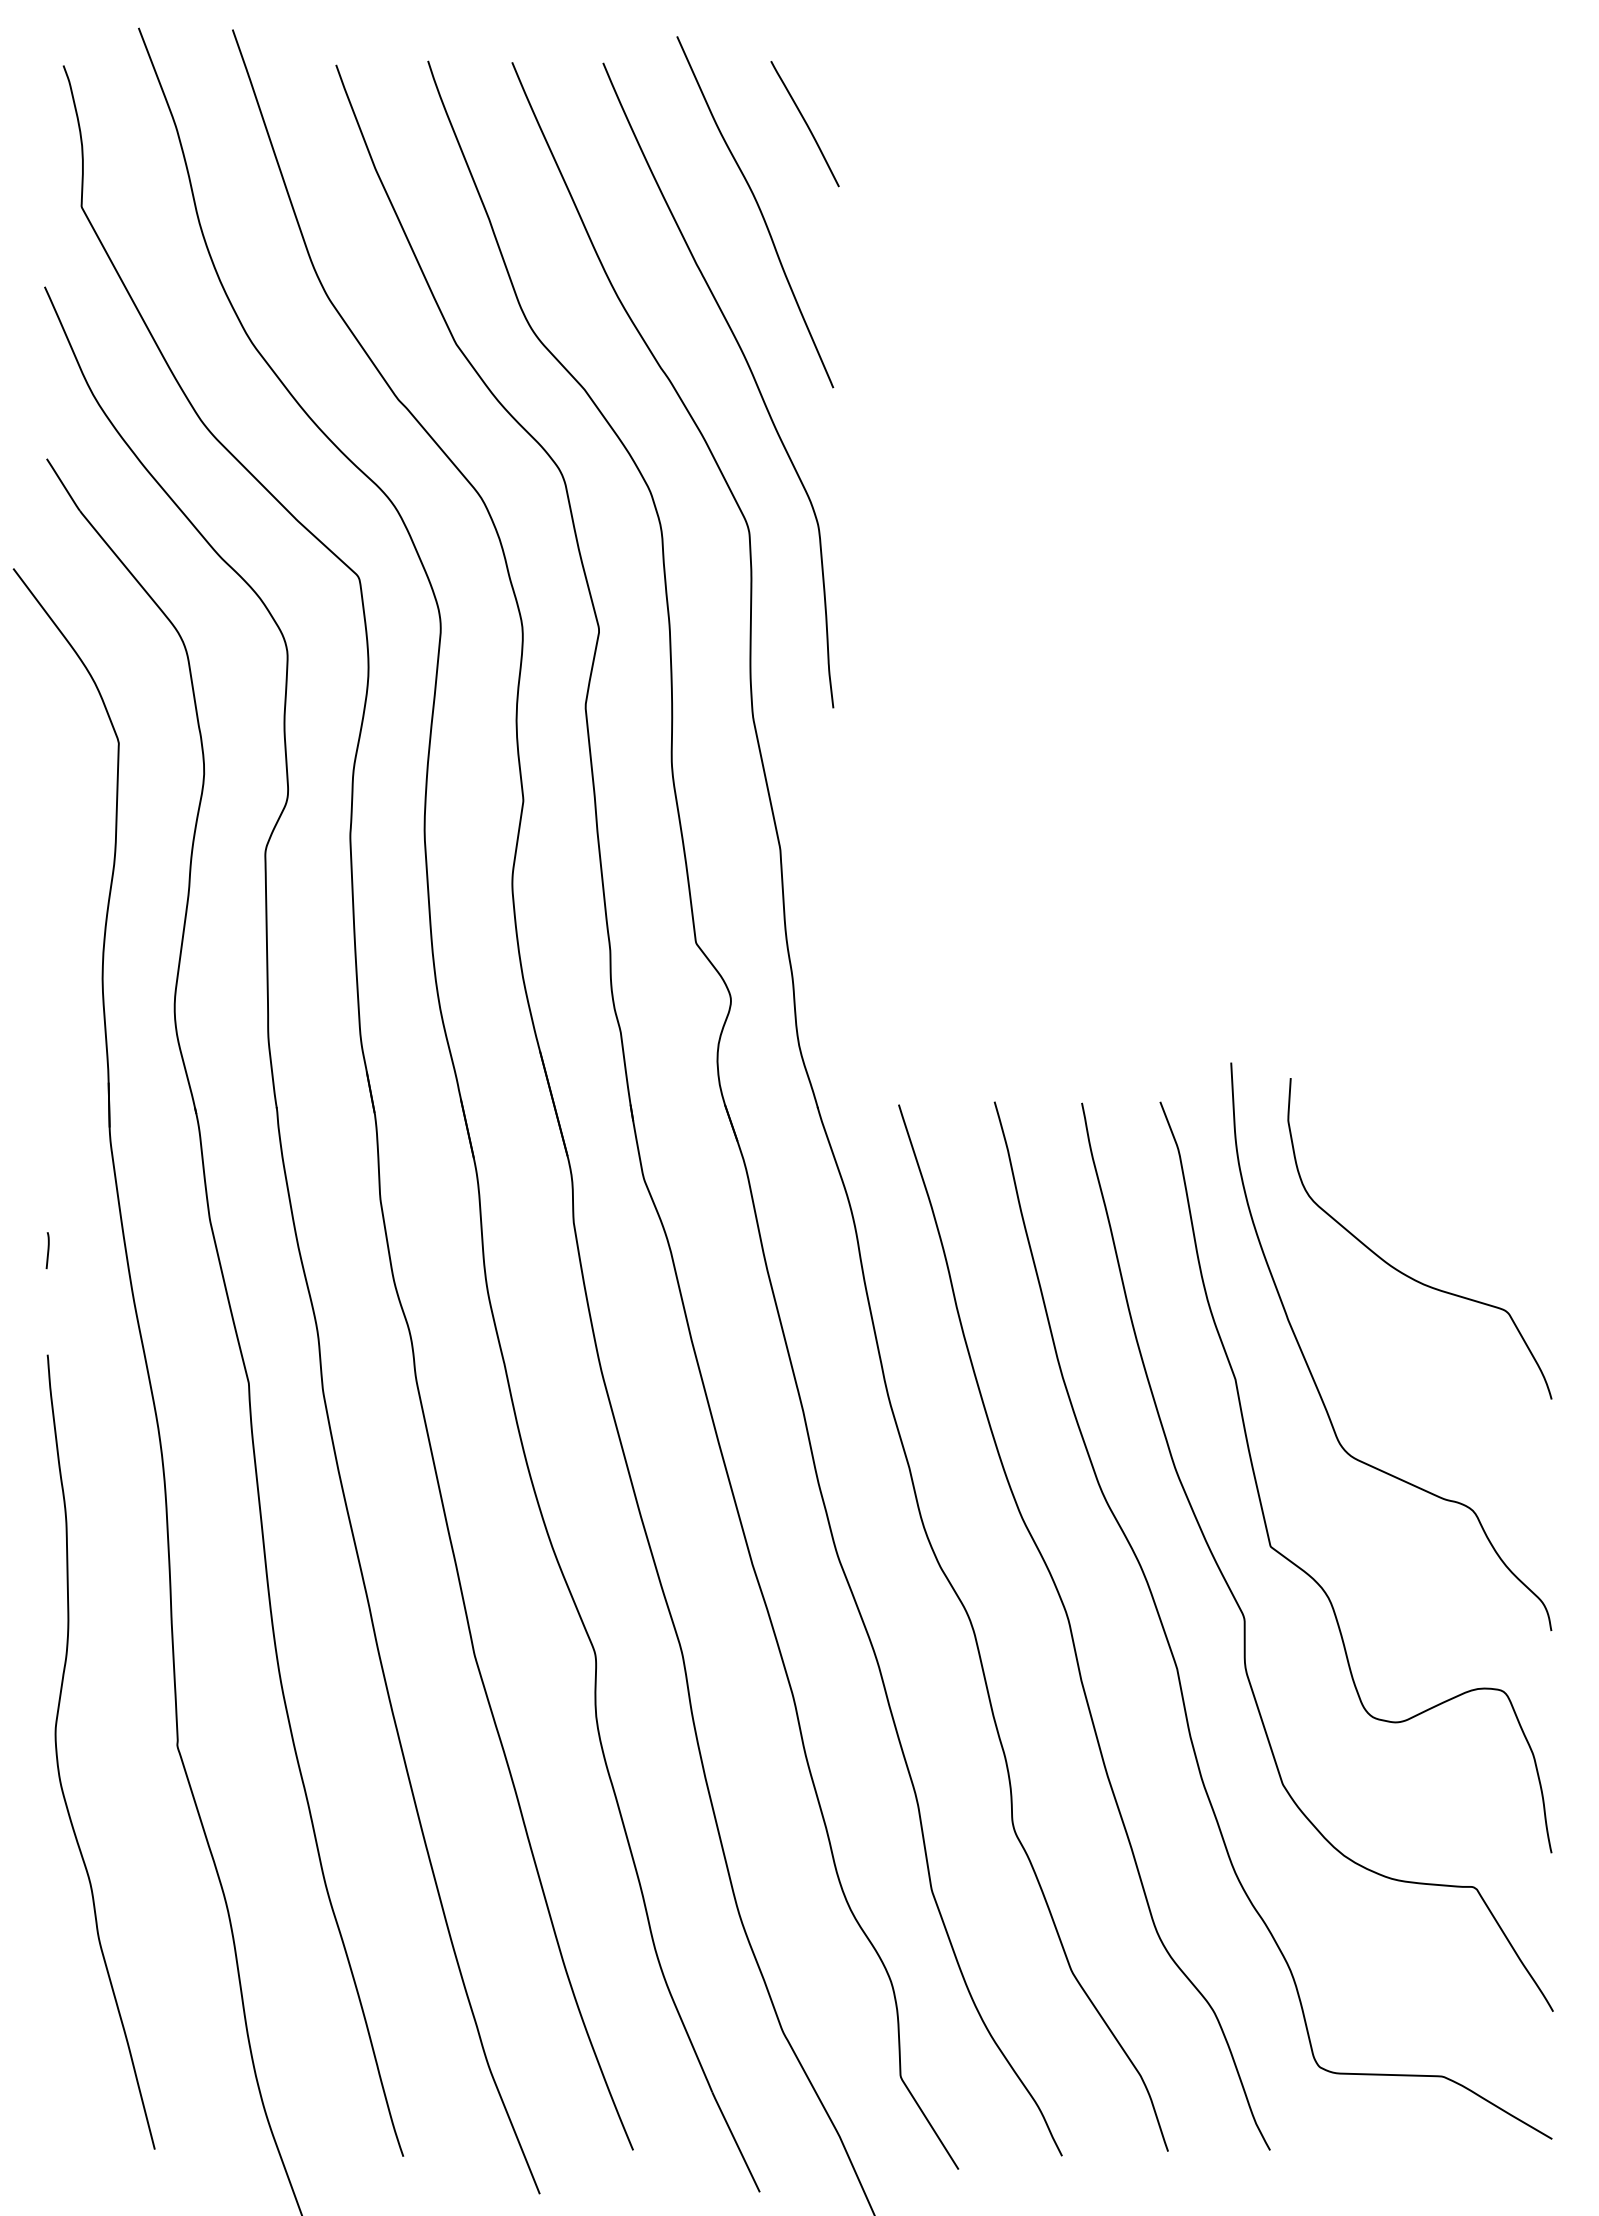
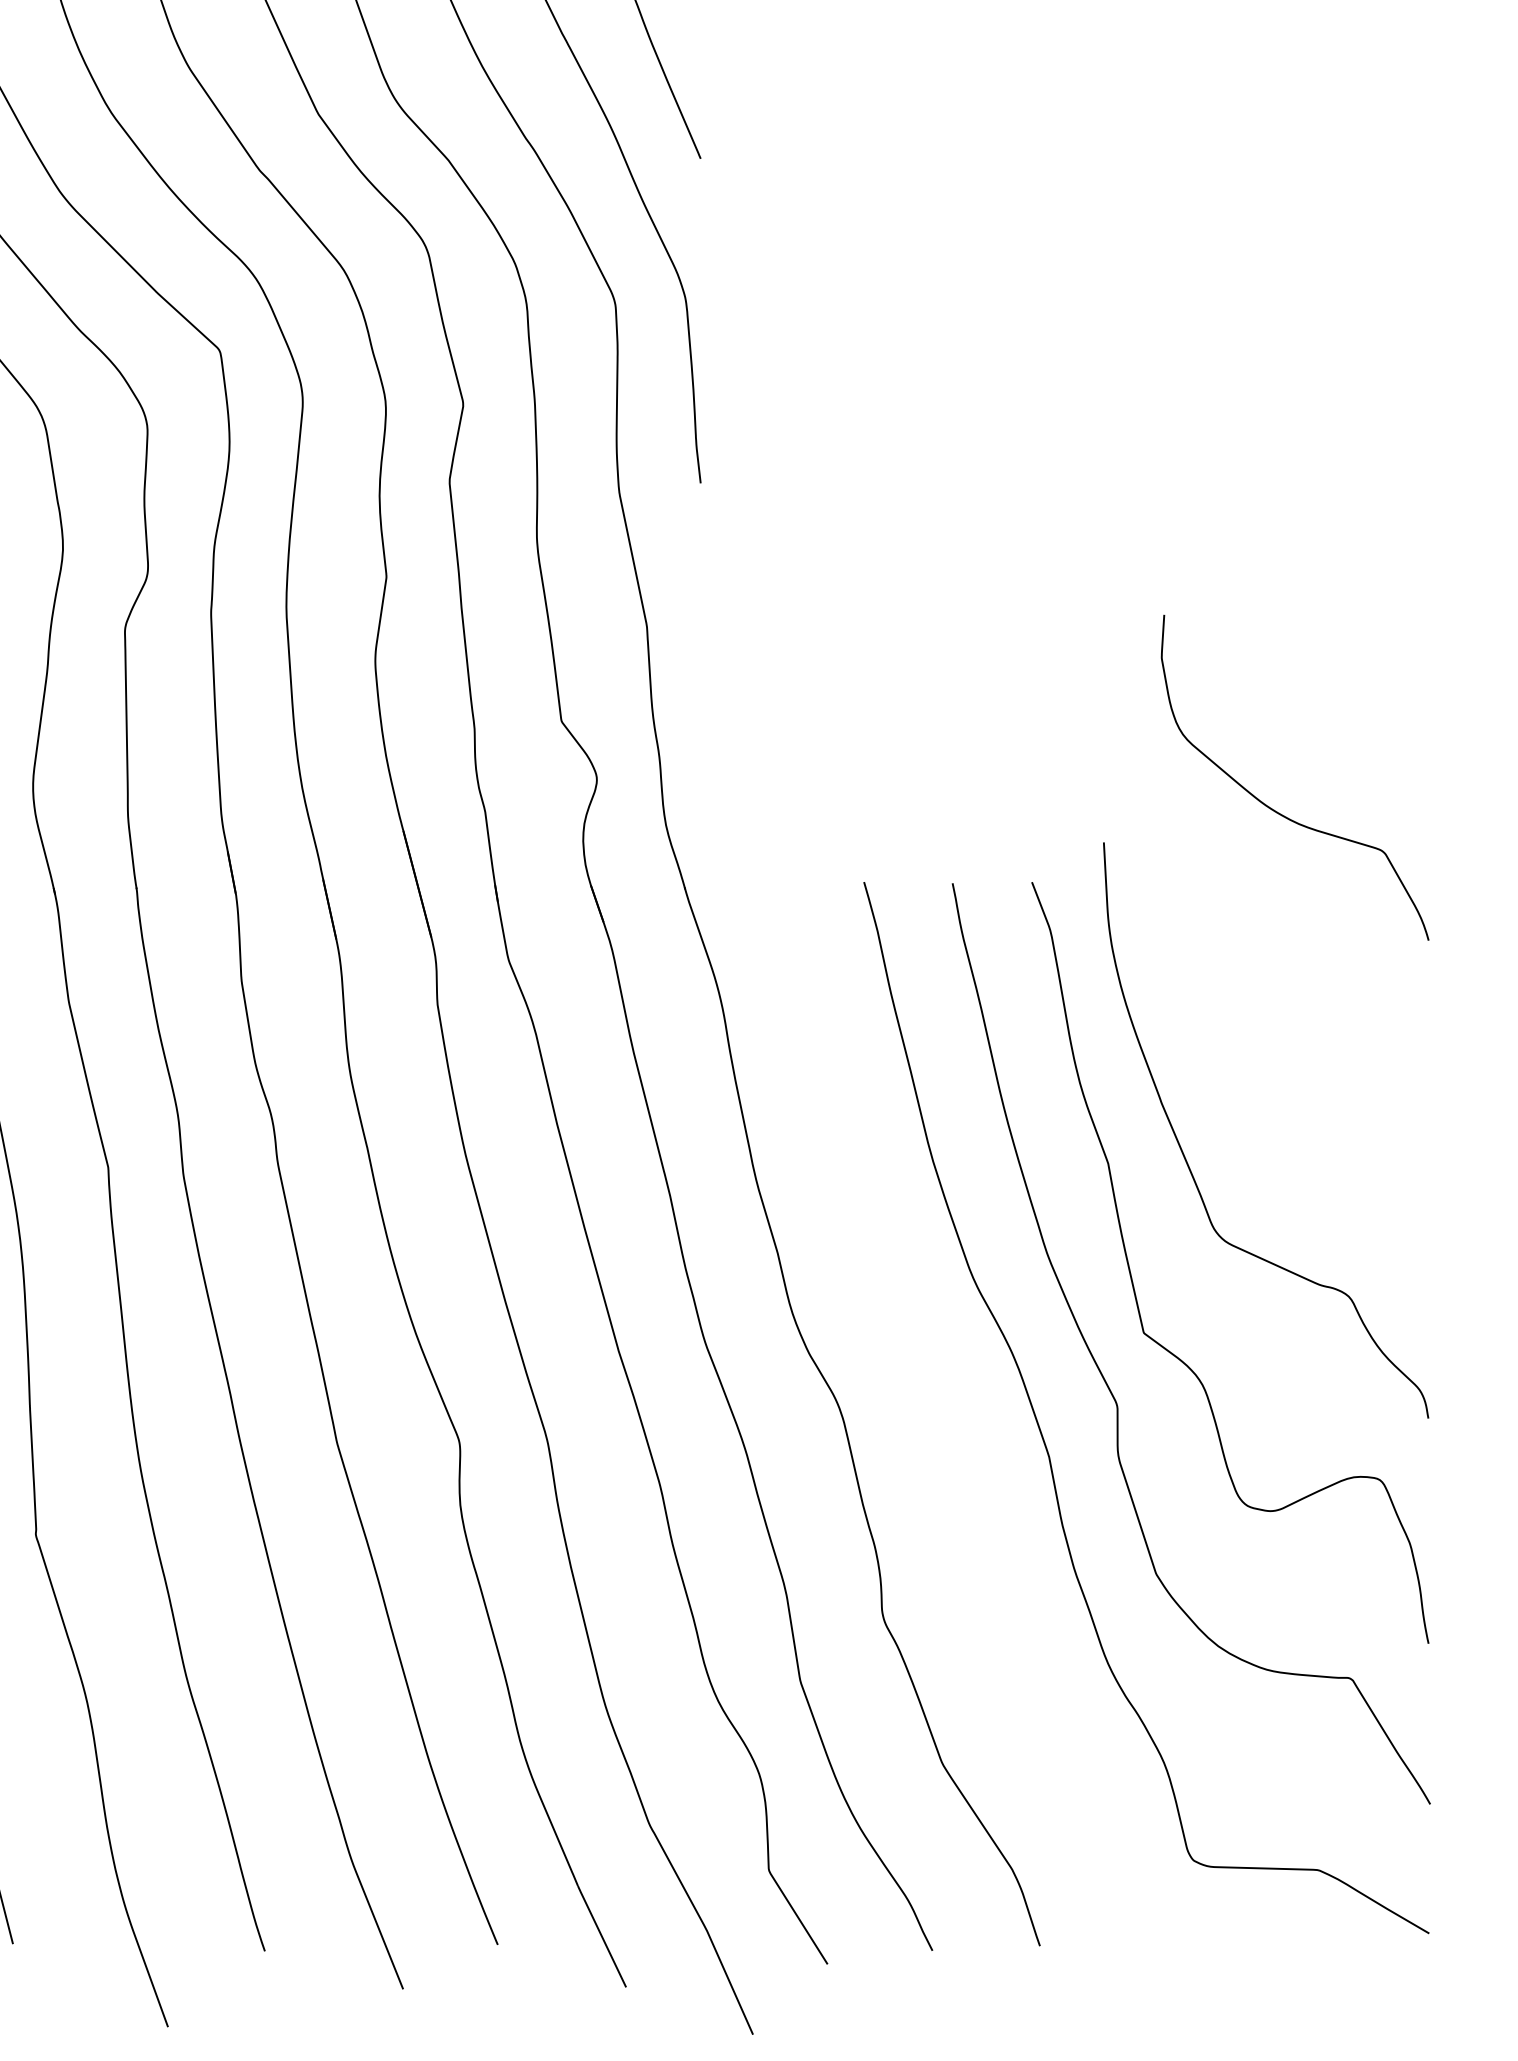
curve: (1398, 1269) -> (1273, 808), moved
curve: (1071, 1627) -> (942, 1414), removed

